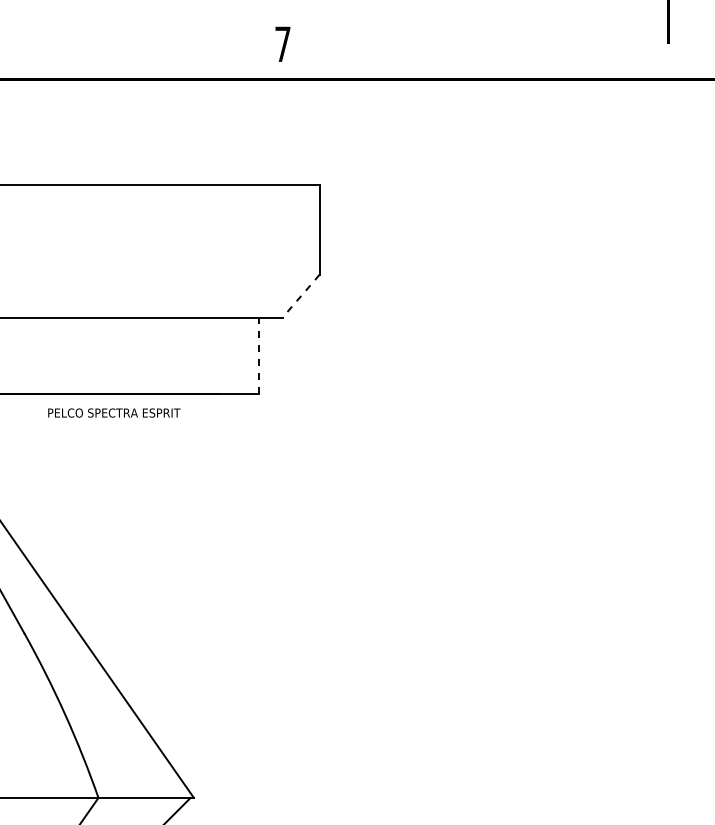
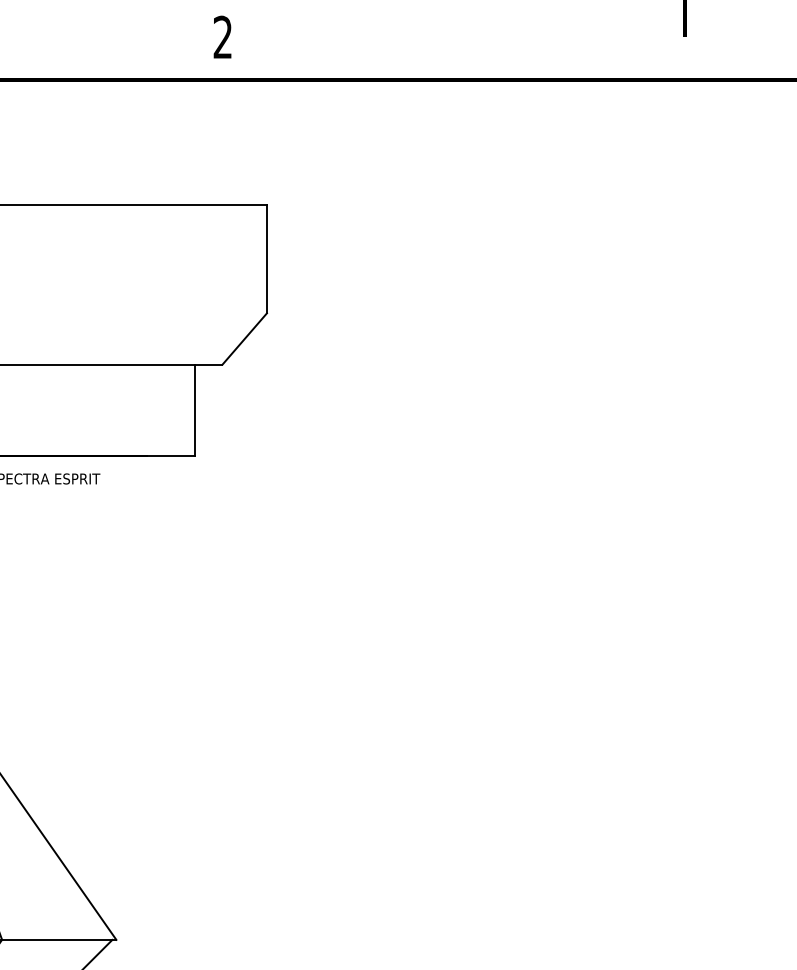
text: (282, 43) -> (222, 36), 7 -> 2
line: (300, 296) -> (244, 339), dashed -> solid
line: (259, 355) -> (194, 410), dashed -> solid

